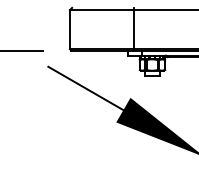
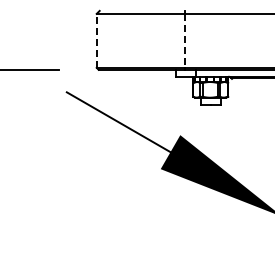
line: (69, 29) -> (96, 40), solid -> dashed
line: (134, 29) -> (185, 40), solid -> dashed

